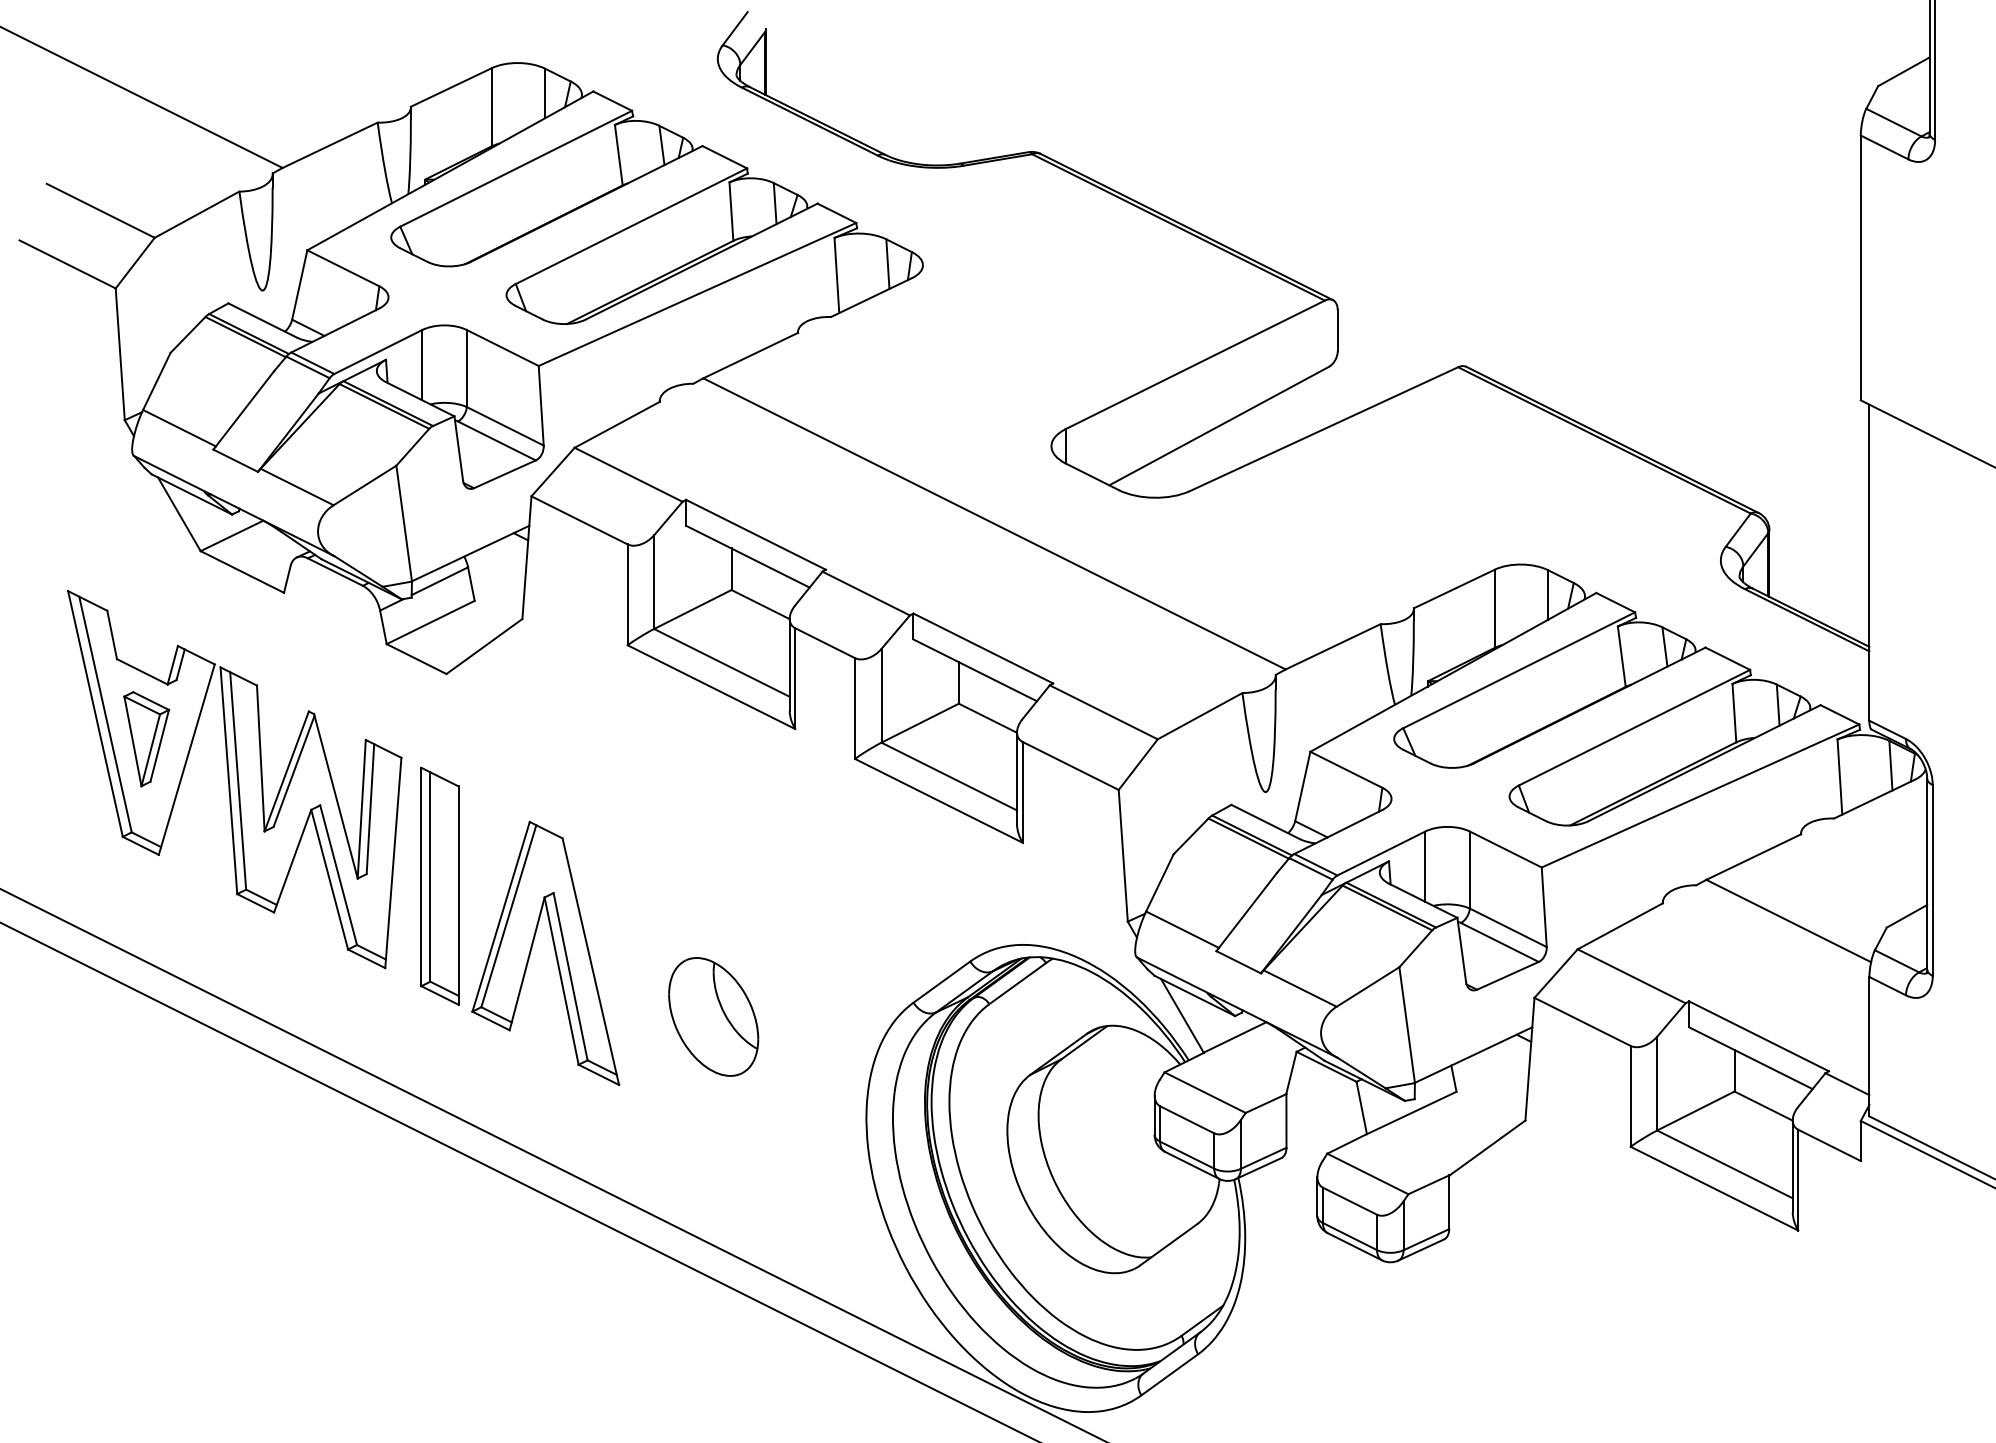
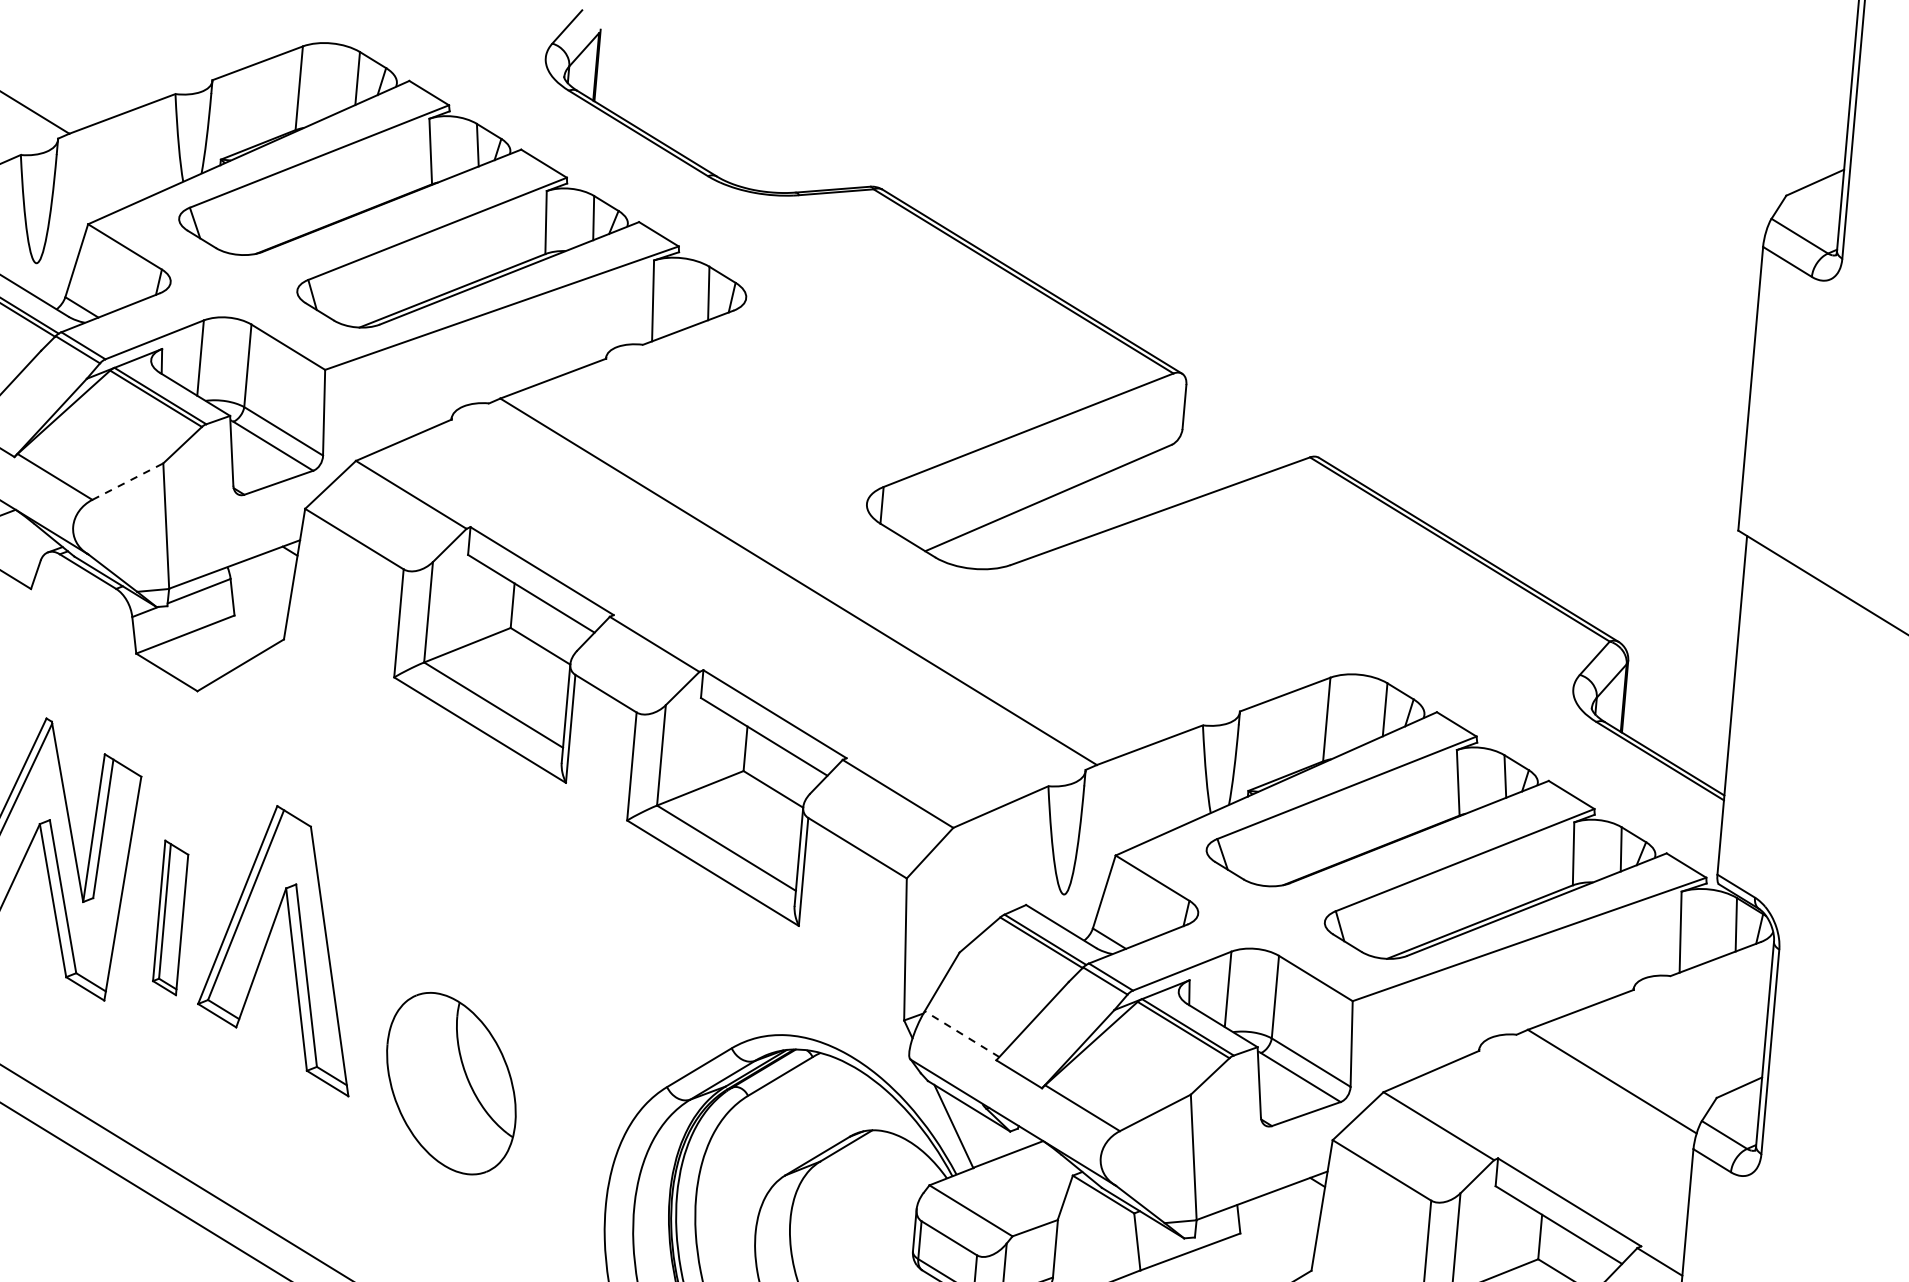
line: (365, 485) -> (128, 481), solid -> dashed
part: (439, 885) -> (170, 917), size x0.6
line: (1182, 929) -> (962, 1033), solid -> dashed
part: (554, 952) -> (291, 948), moved
part: (713, 1016) -> (451, 1083), size x1.4

